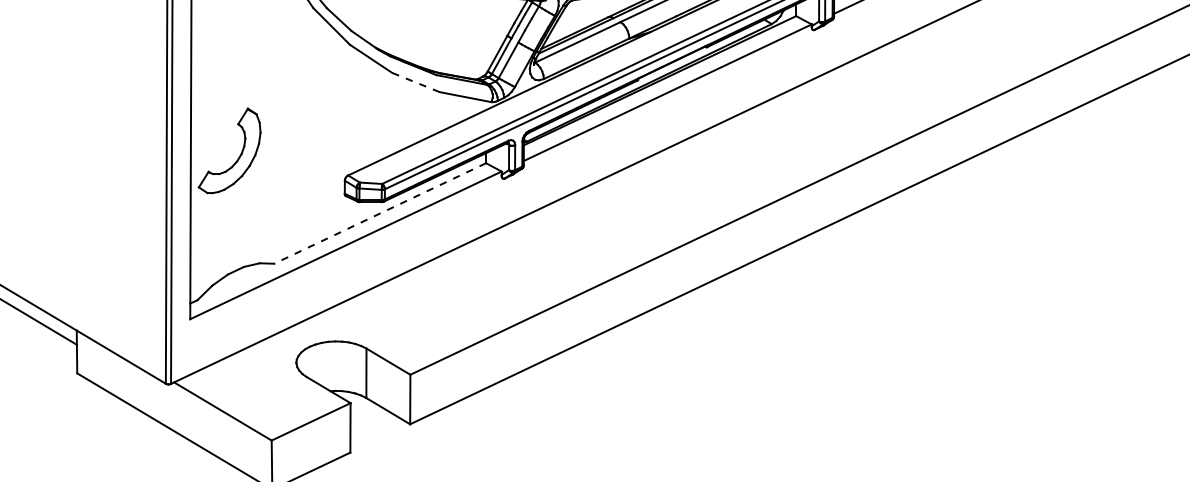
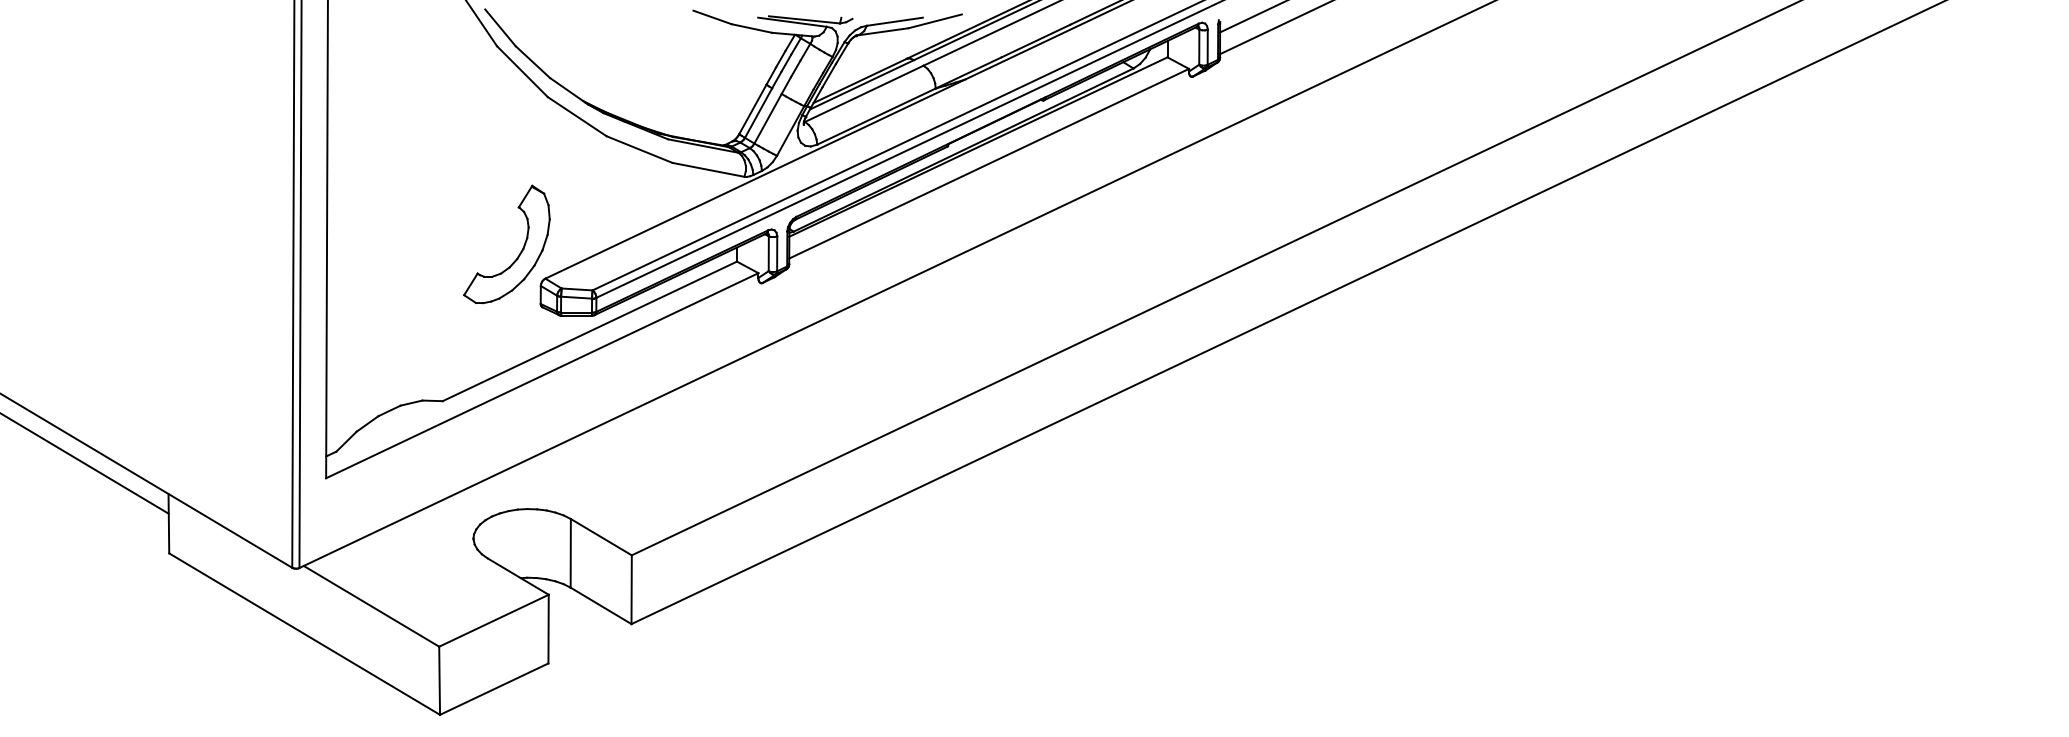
line: (415, 82) -> (639, 149), dashed -> solid
part: (238, 158) -> (518, 254), moved
line: (379, 213) -> (589, 331), dashed -> solid

